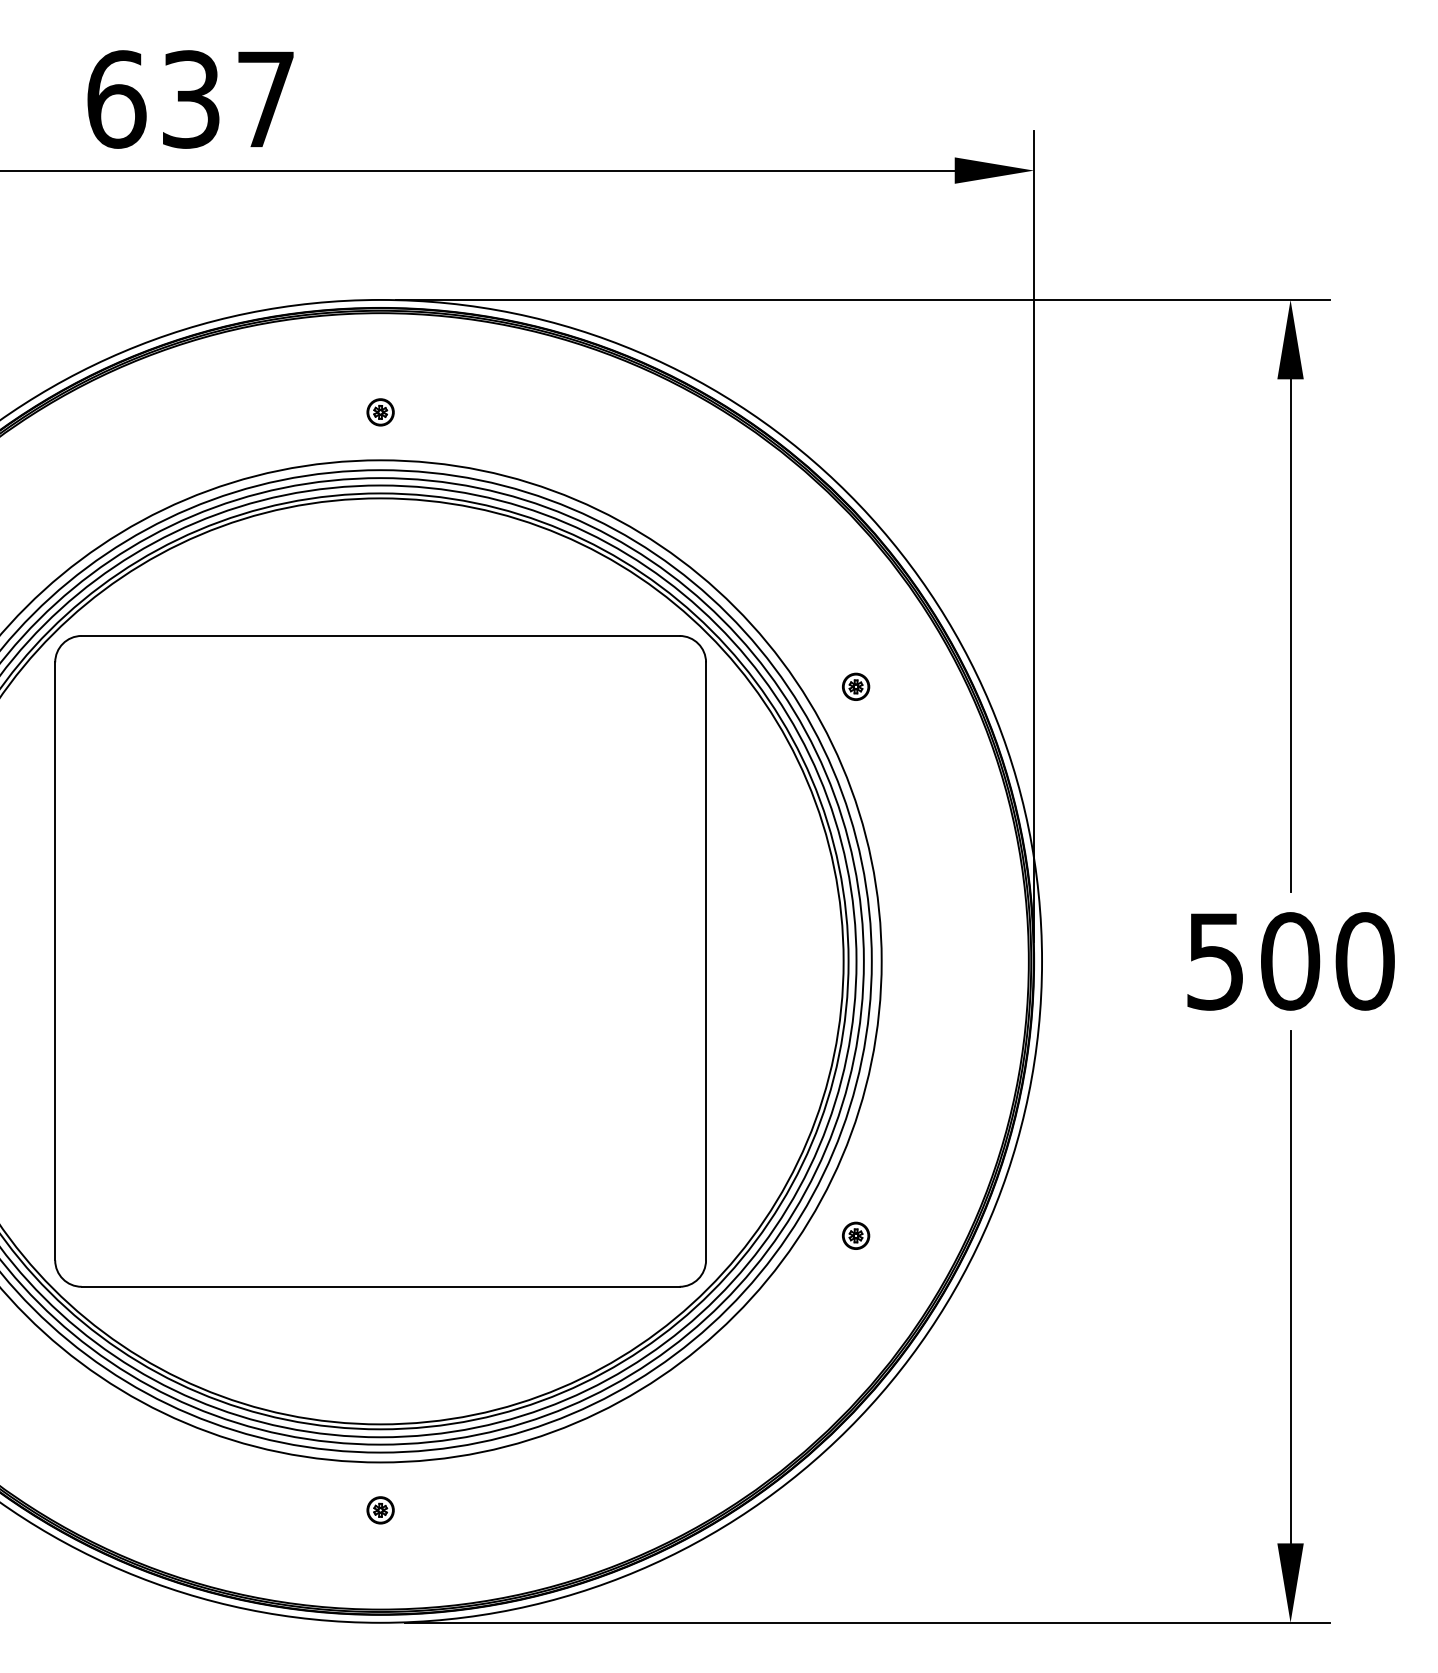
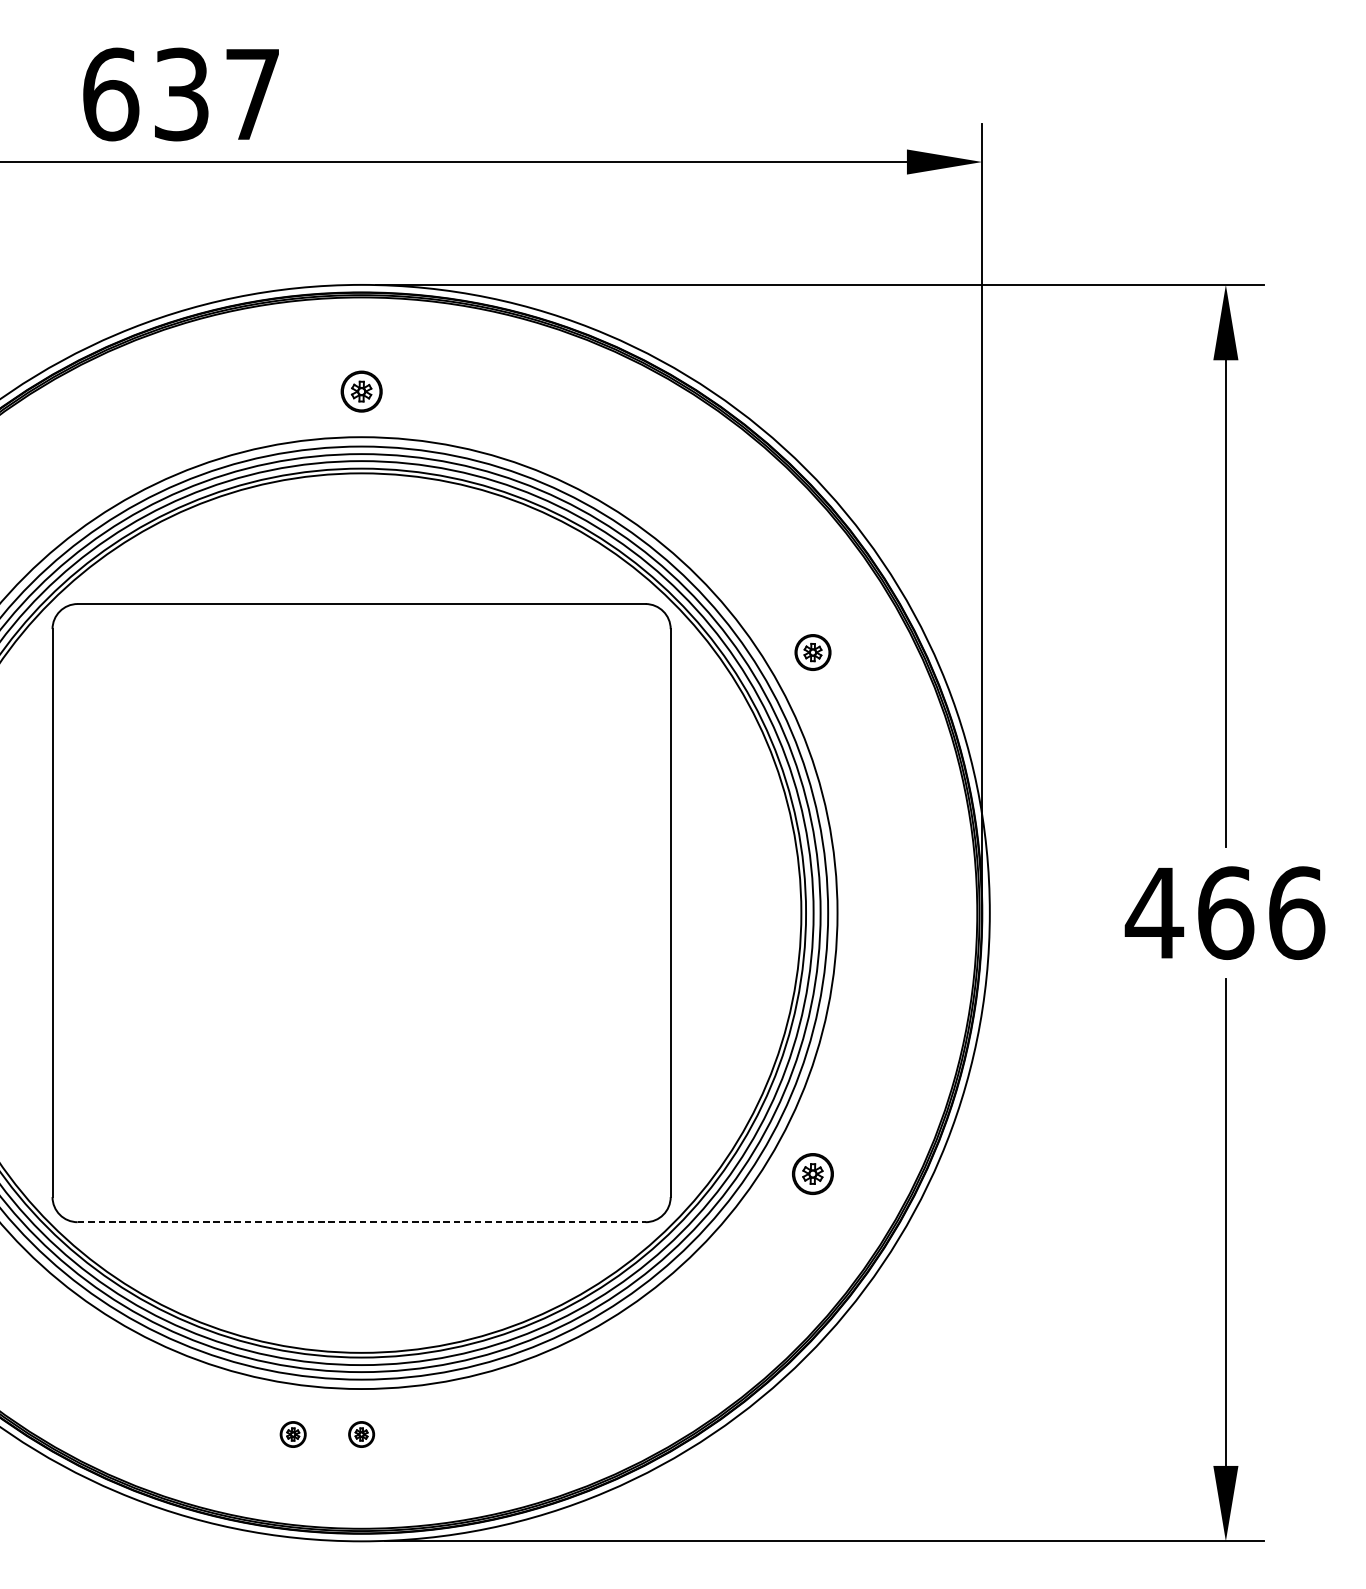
part: (380, 412) -> (361, 391), size x1.6
part: (856, 686) -> (813, 652), size x1.4
text: (1289, 961) -> (1224, 913), 500 -> 466
part: (856, 1235) -> (813, 1173), size x1.6
line: (380, 1286) -> (361, 1221), solid -> dashed
part: (308, 1510) -> (293, 1434), added

